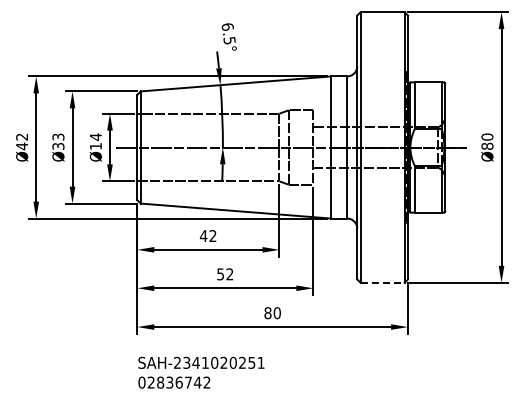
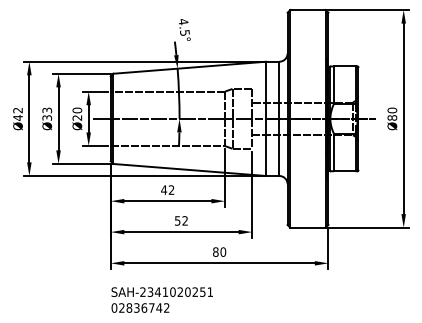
text: (227, 27) -> (183, 22), 6.5° -> 4.5°
text: (95, 141) -> (77, 114), Ø14 -> Ø20
line: (382, 282) -> (307, 227), dashed -> solid

